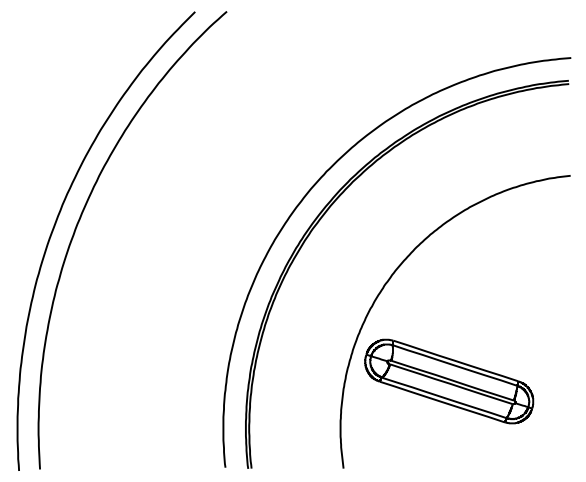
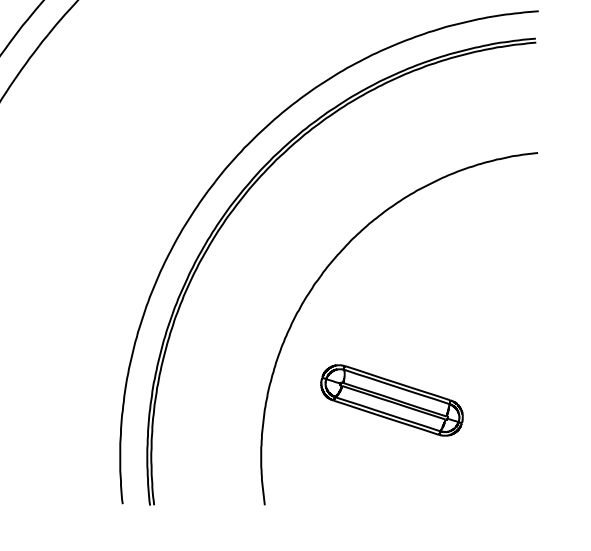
part: (449, 381) -> (392, 400), size x0.7

